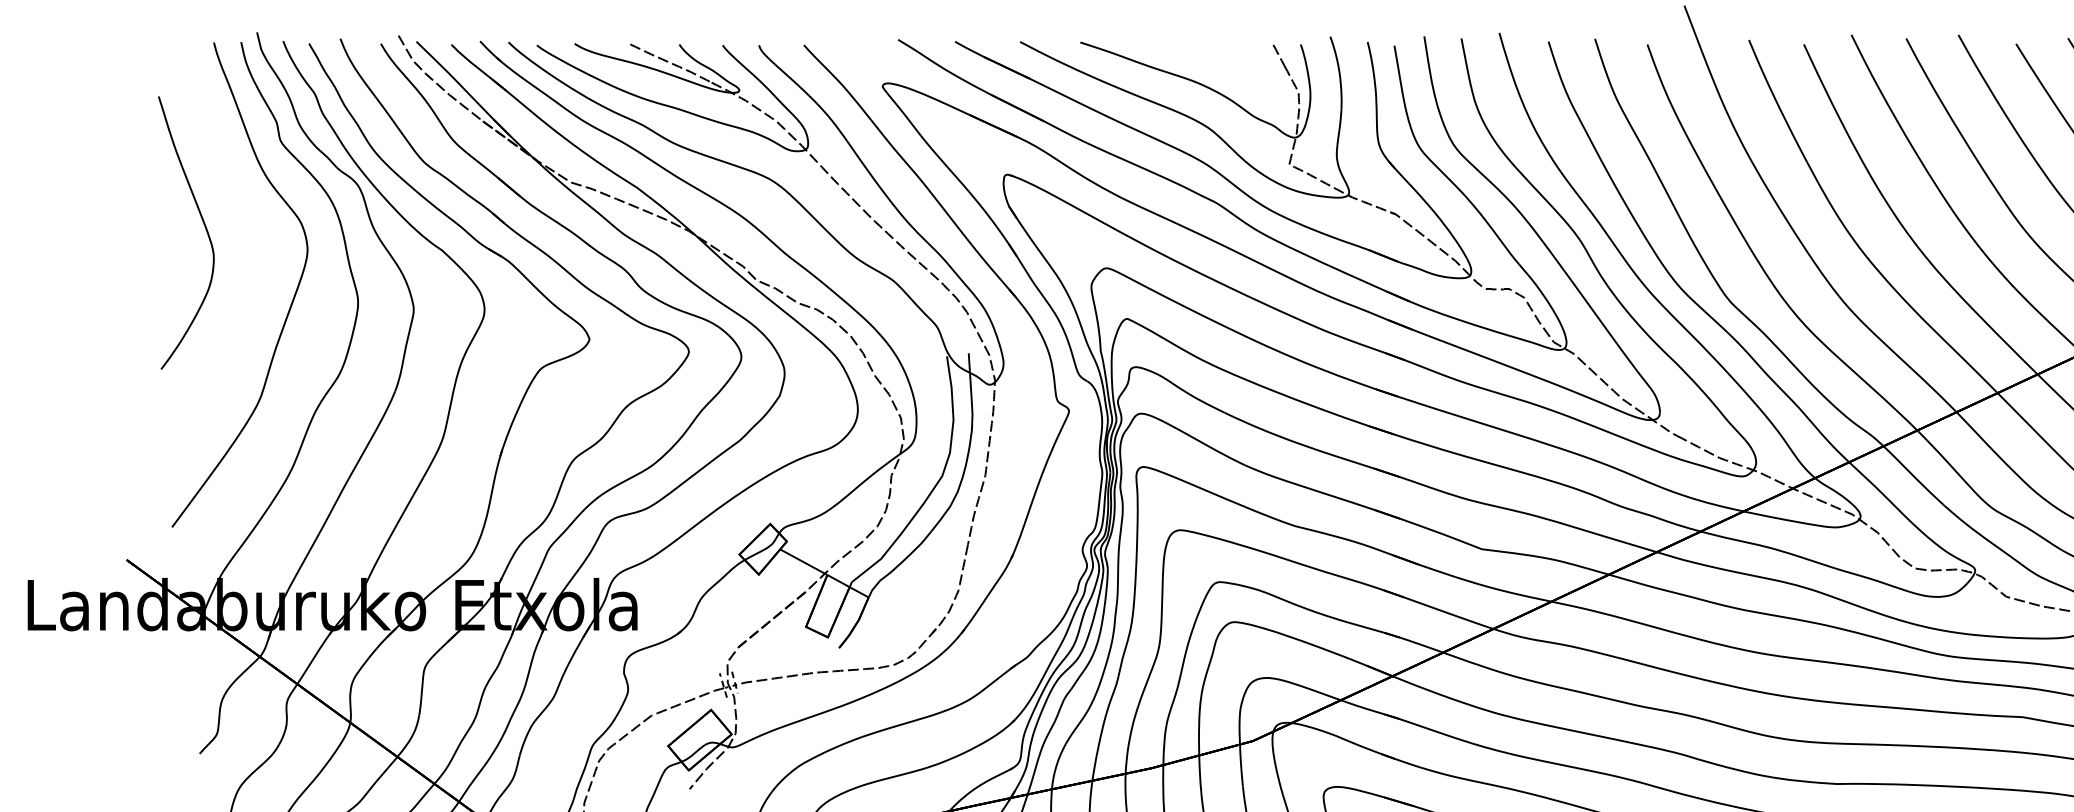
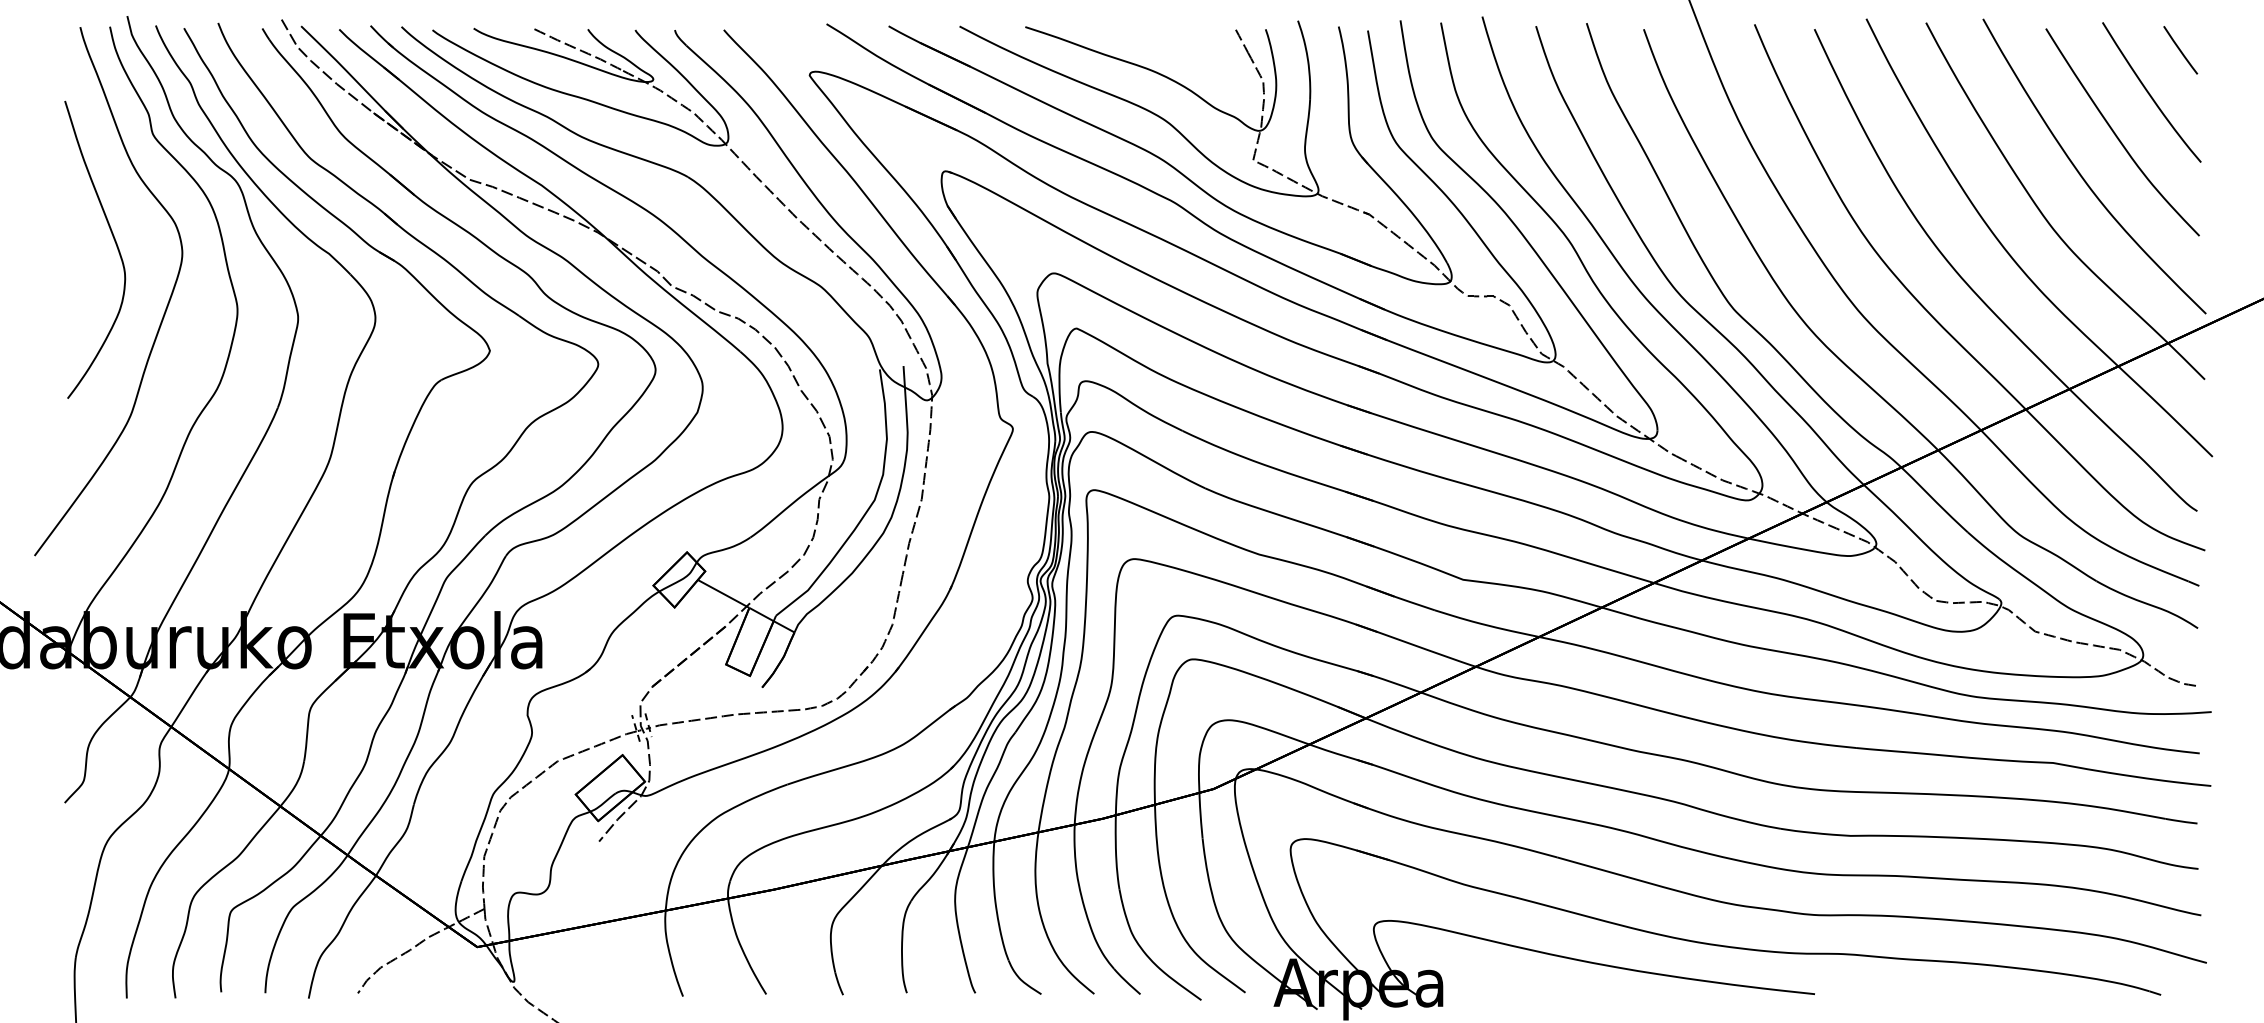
curve: (203, 223) -> (113, 239), moved

